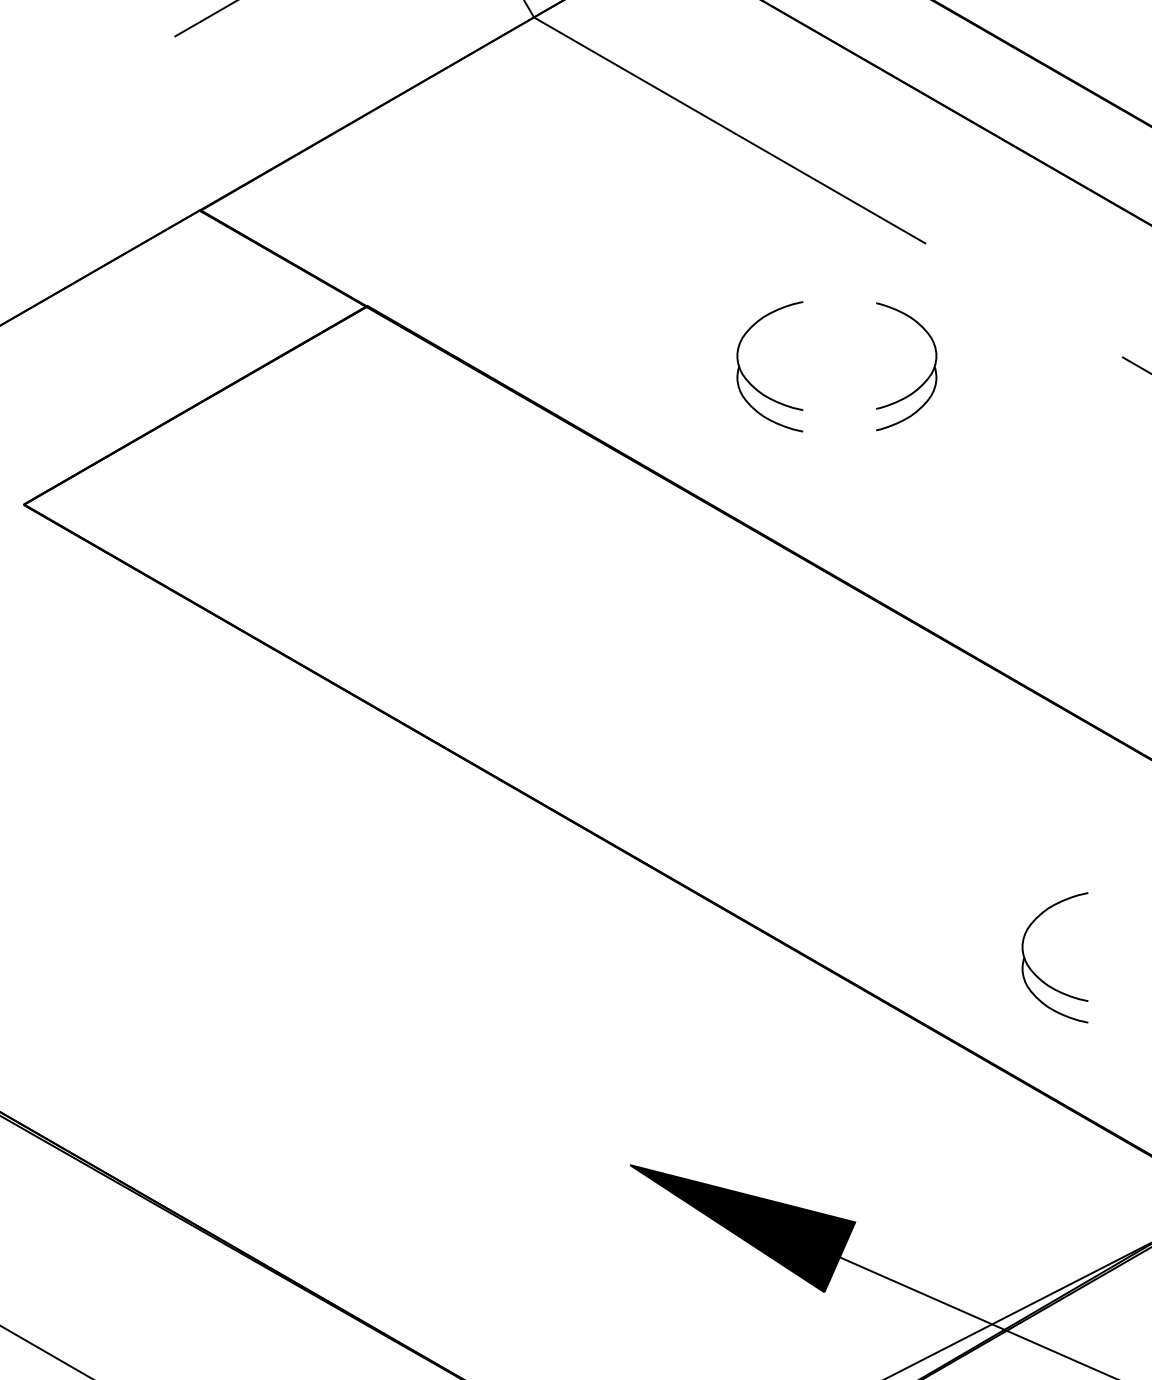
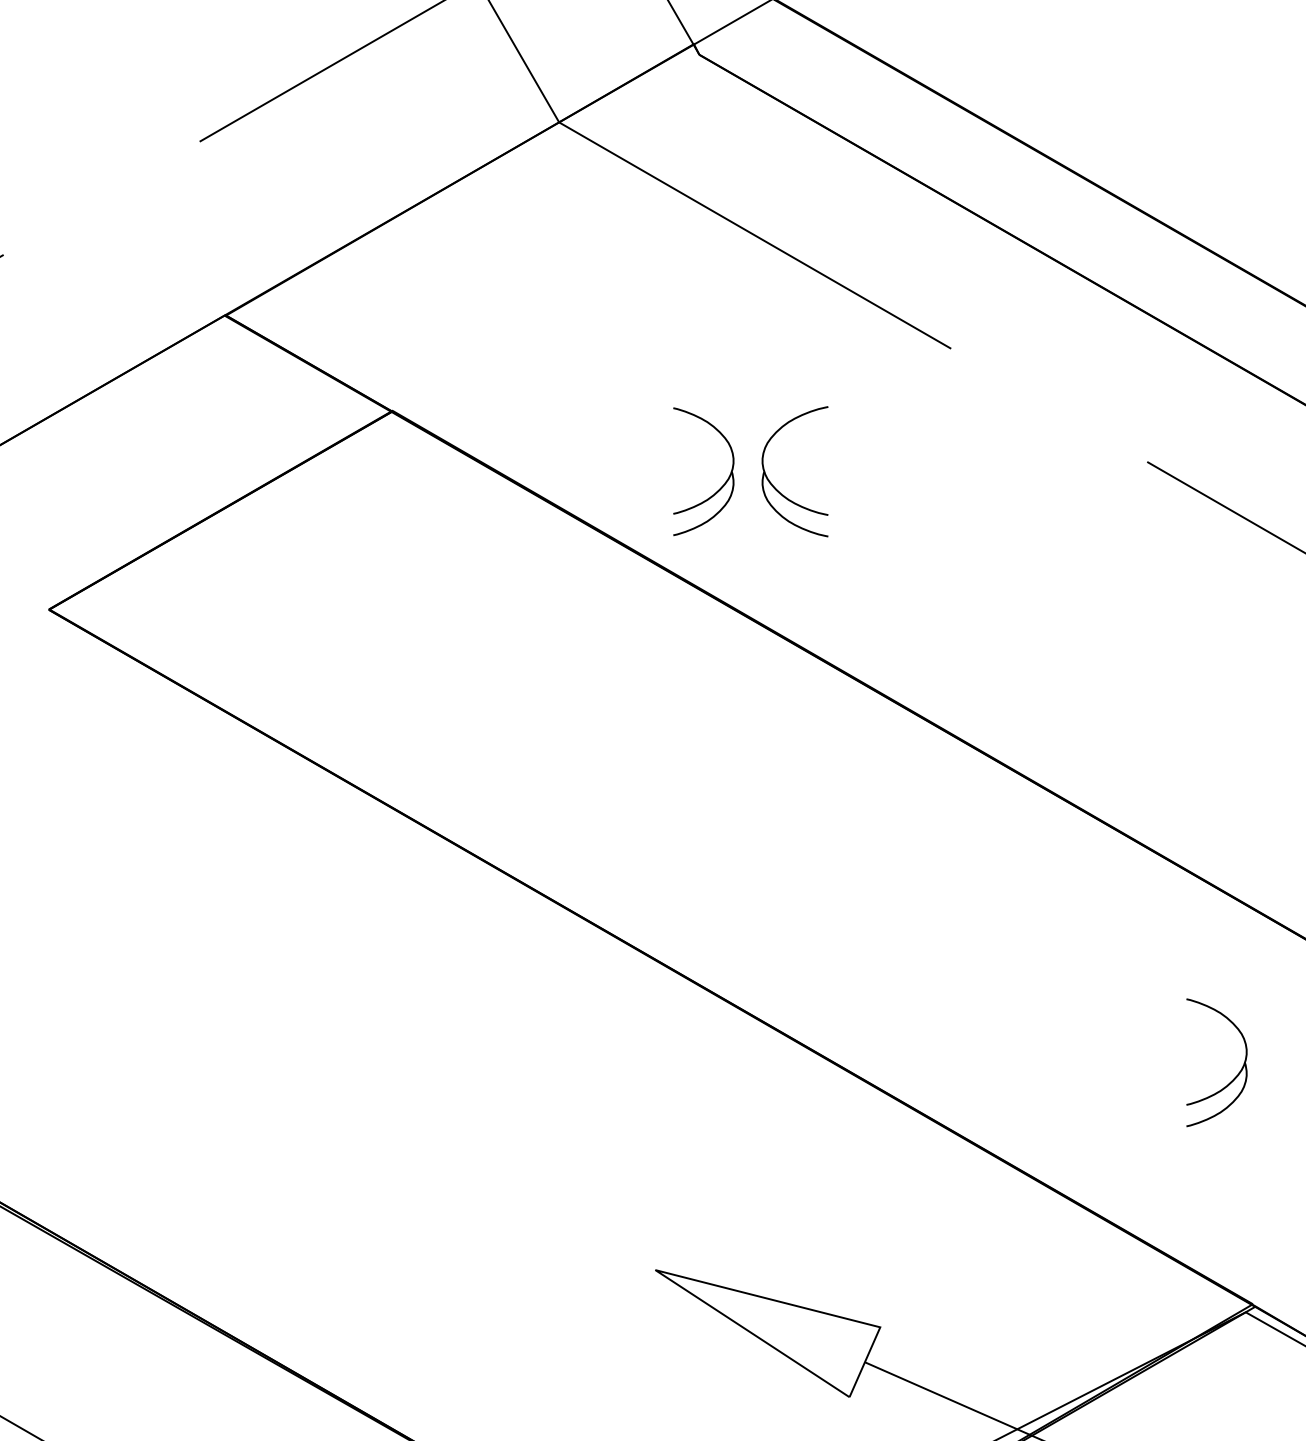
part: (923, 382) -> (720, 487), moved
part: (1036, 974) -> (1061, 1079), removed
fill: (742, 1228) -> (767, 1333), removed

